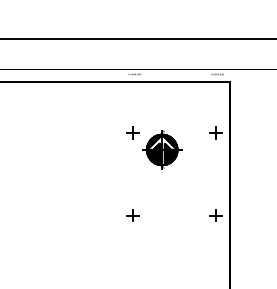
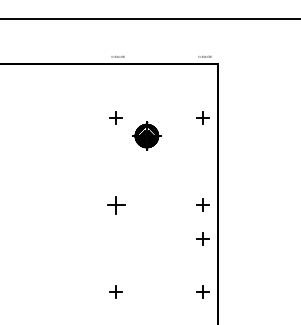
part: (161, 149) -> (146, 135), size x0.7
part: (132, 215) -> (115, 204), size x1.4
part: (215, 247) -> (202, 238), added

